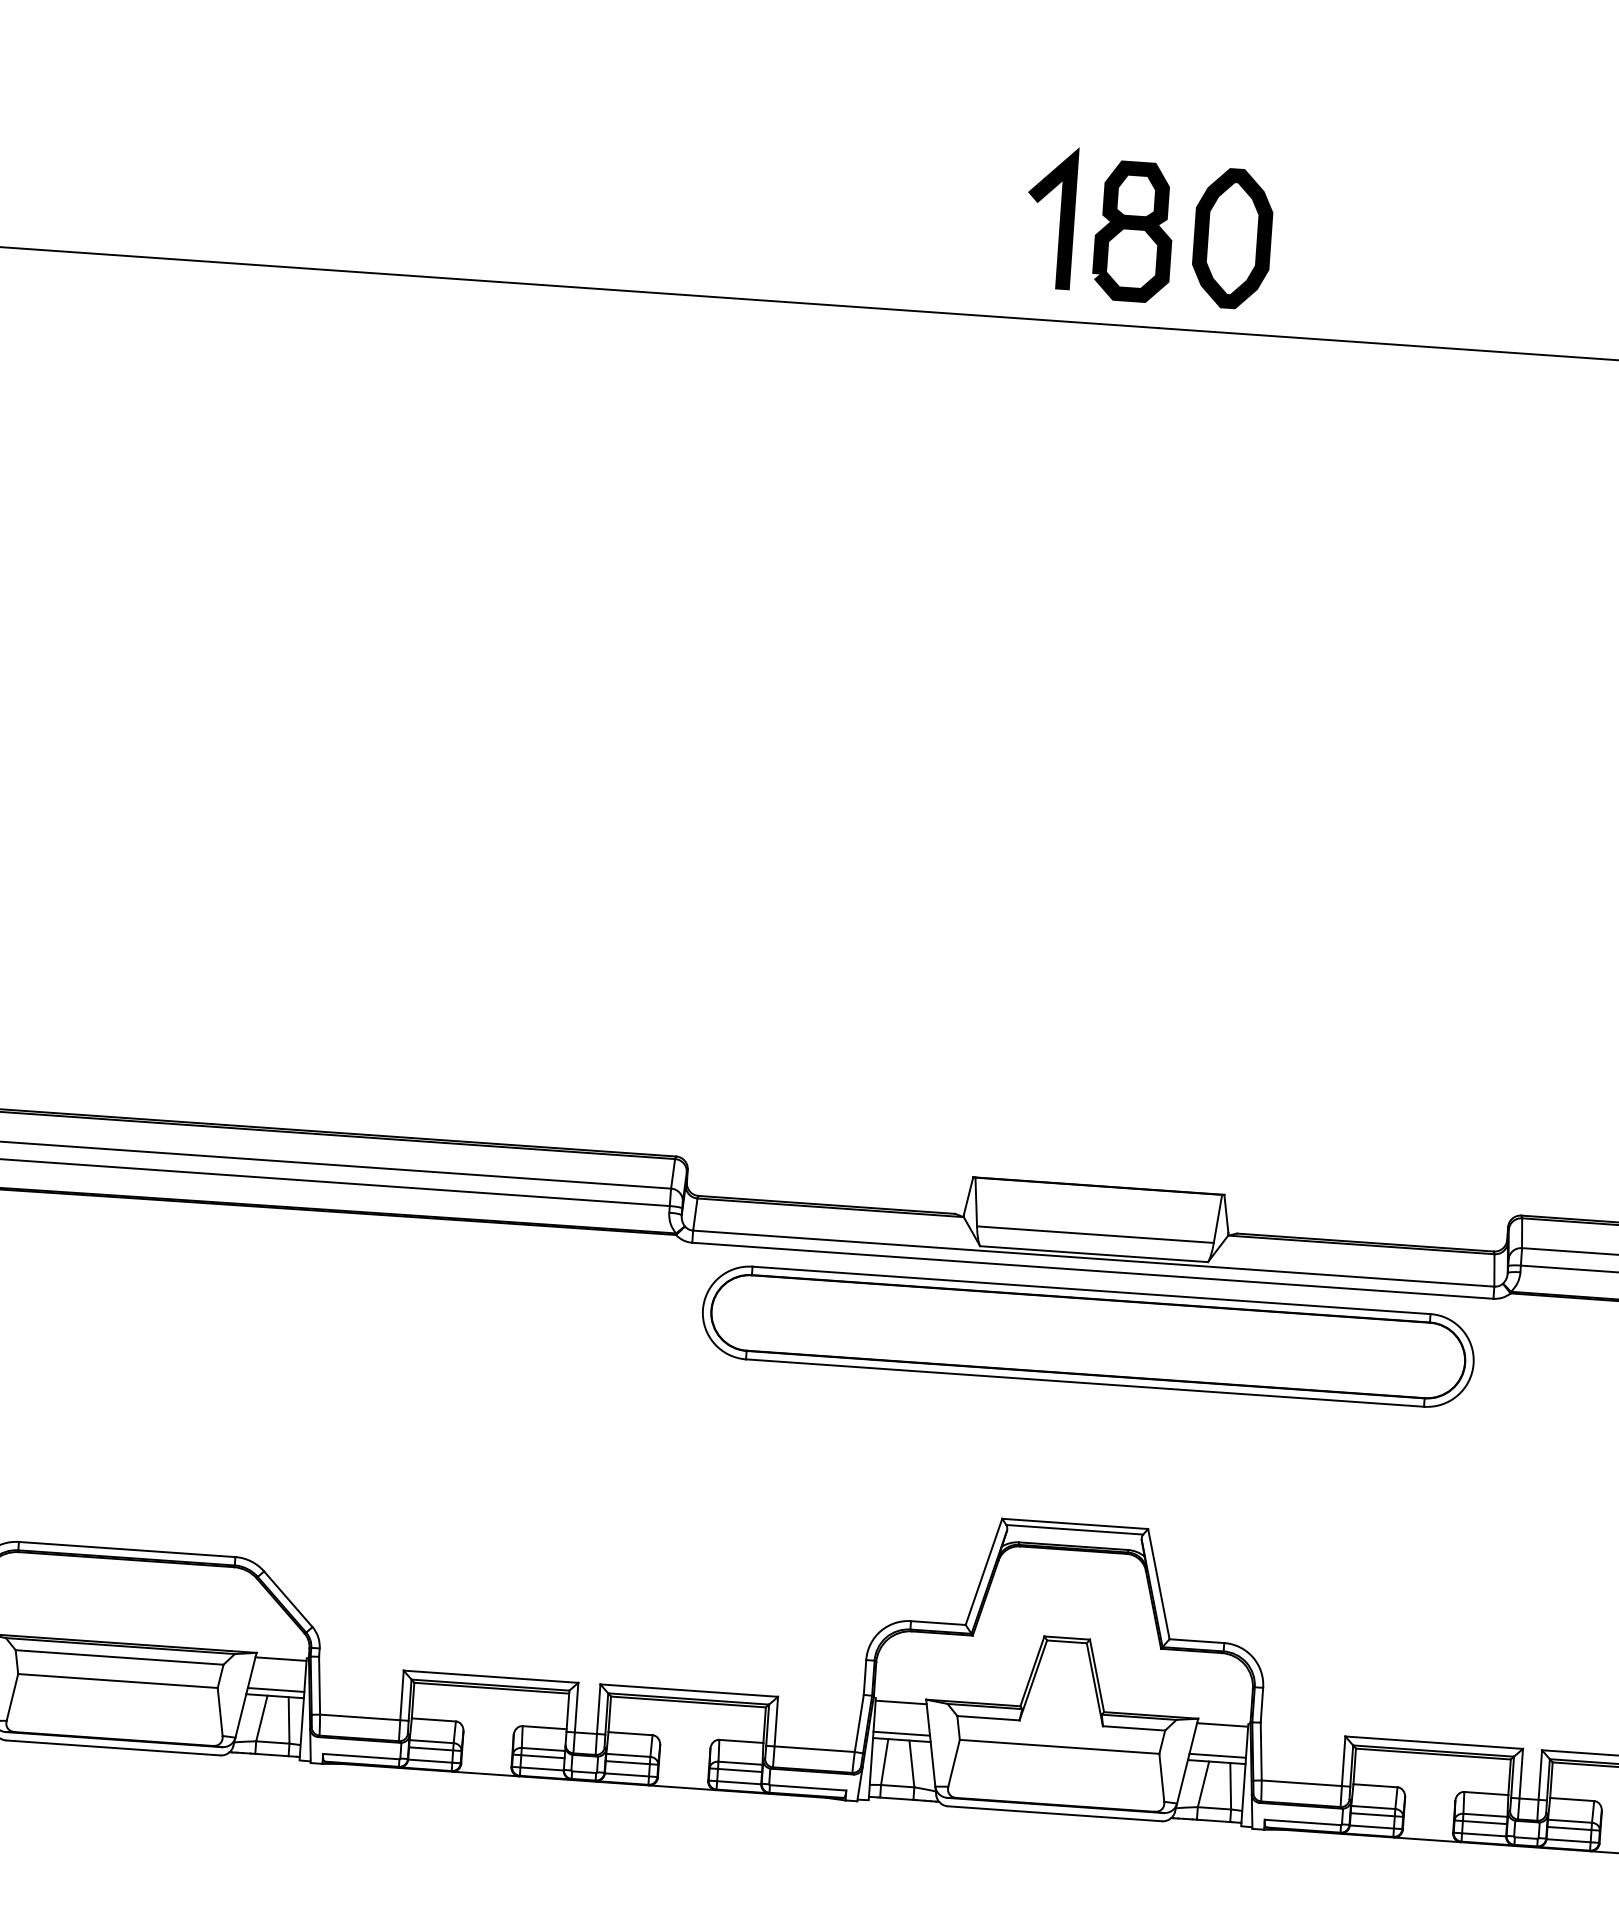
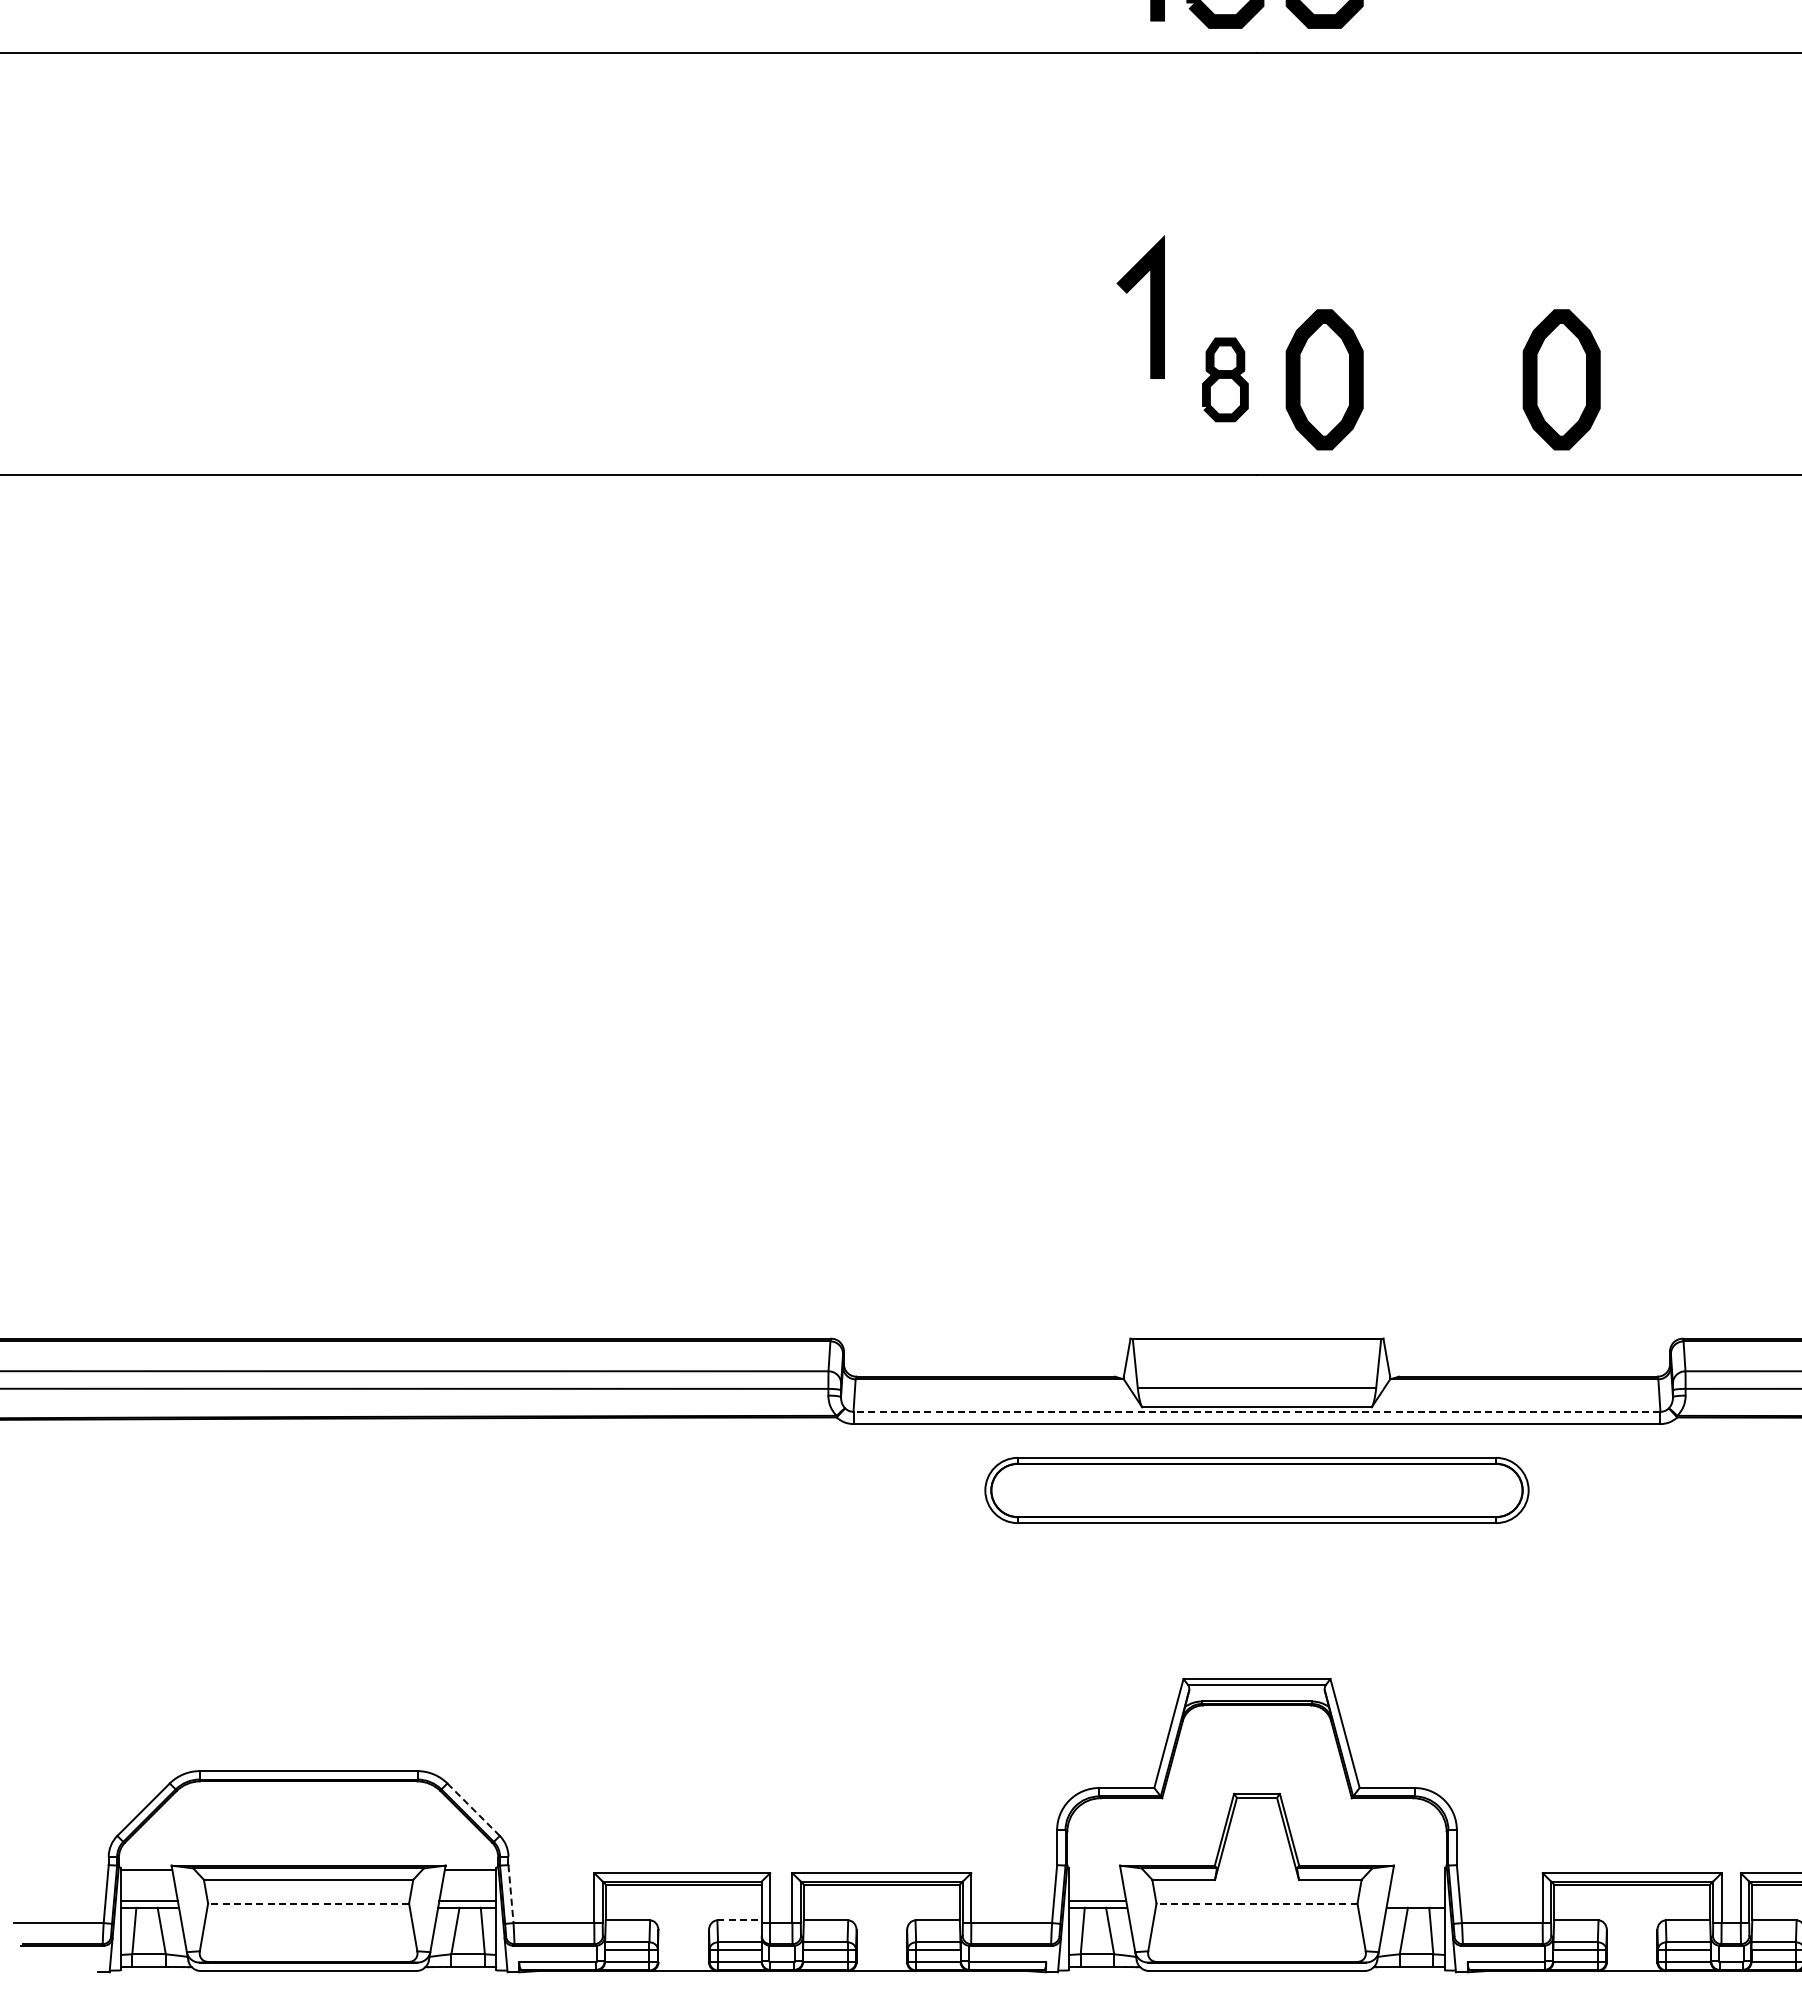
line: (1060, 217) -> (1150, 306), moved
part: (1134, 231) -> (1225, 379), size x0.6
part: (1467, 254) -> (1561, 379), added
line: (1093, 1258) -> (1256, 1411), solid -> dashed
part: (1087, 1336) -> (1256, 1490), size x0.7
line: (288, 1600) -> (473, 1810), solid -> dashed
line: (117, 1680) -> (308, 1903), solid -> dashed
line: (320, 1686) -> (511, 1894), solid -> dashed
line: (900, 1702) -> (1094, 1870), removed
line: (1222, 1725) -> (1418, 1870), removed
line: (545, 1727) -> (740, 1920), solid -> dashed
line: (1059, 1746) -> (1256, 1903), solid -> dashed
line: (1217, 1755) -> (1415, 1901), removed

